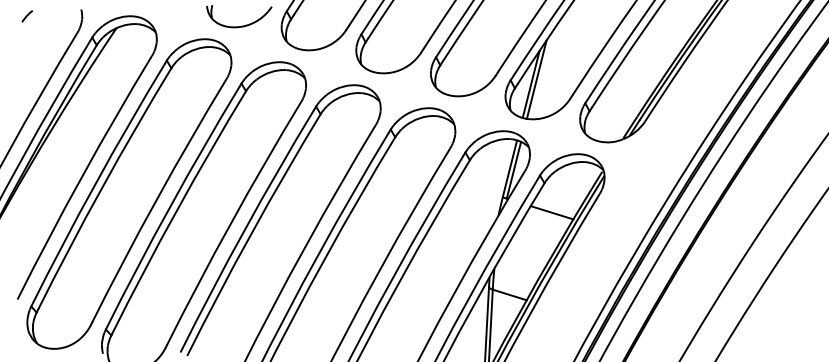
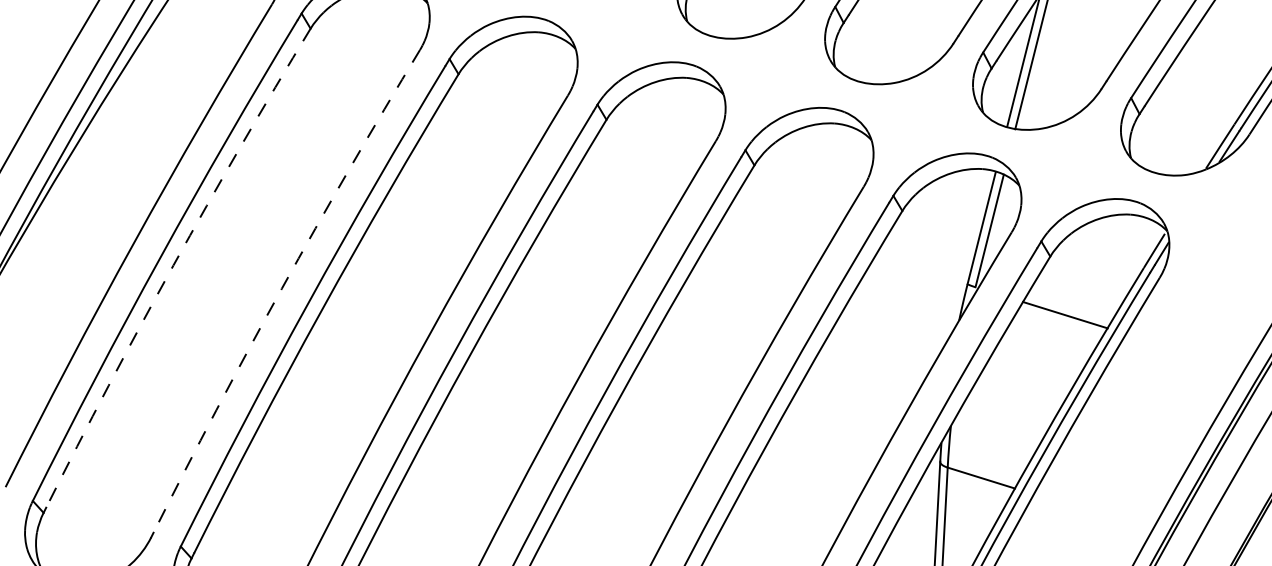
arc: (102, 187) -> (174, 265), solid -> dashed
arc: (156, 199) -> (281, 288), solid -> dashed

